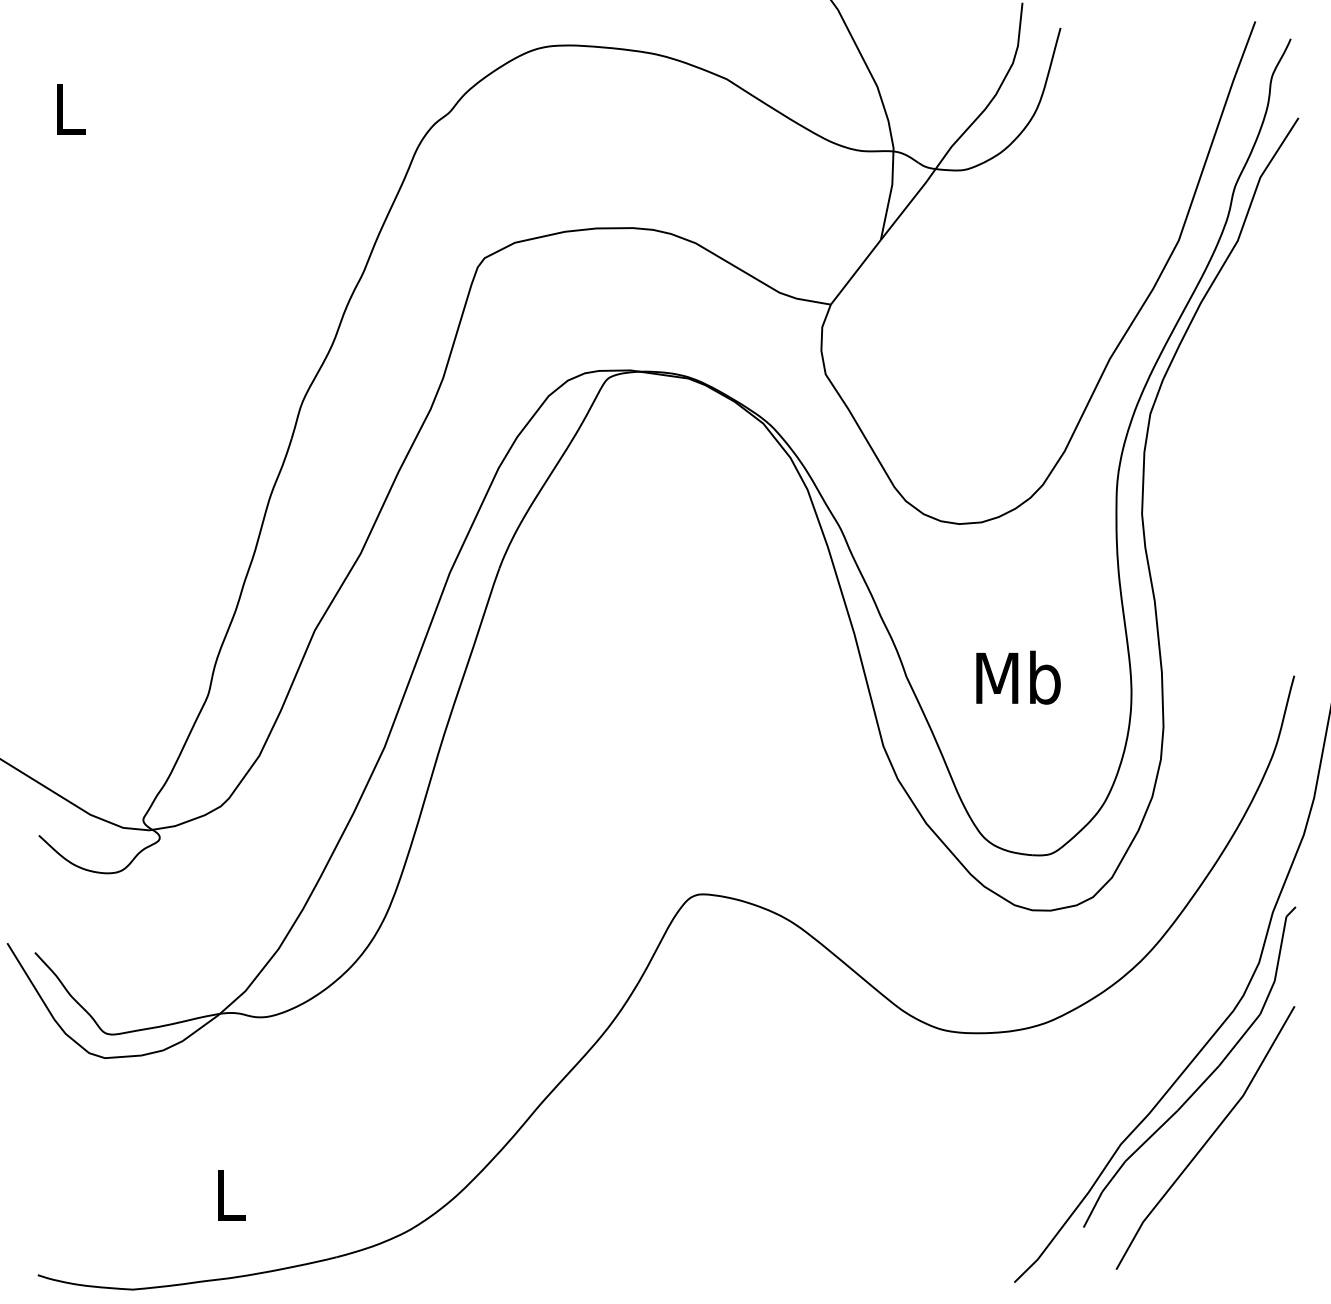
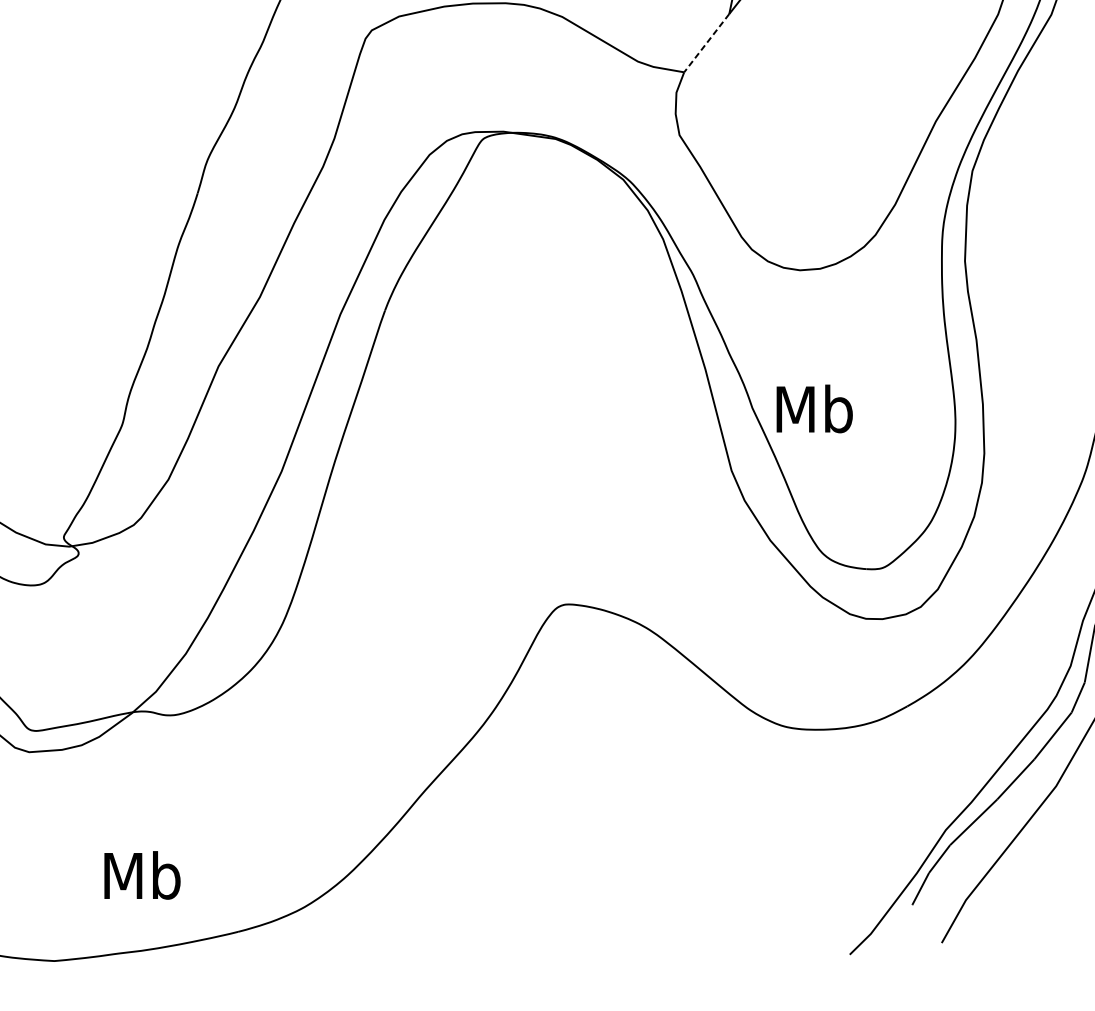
line: (855, 272) -> (706, 43), solid -> dashed
text: (1018, 677) -> (814, 408), moved
text: (230, 1194) -> (142, 875), L -> Mb

